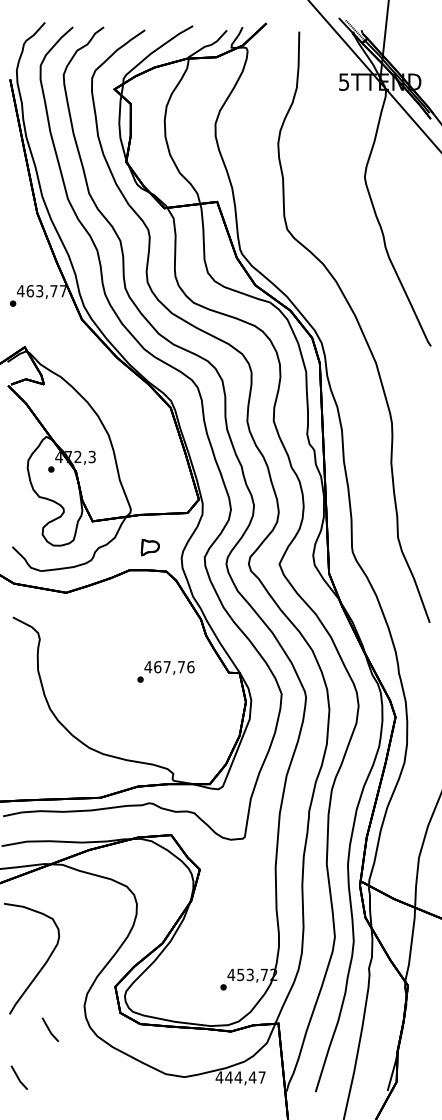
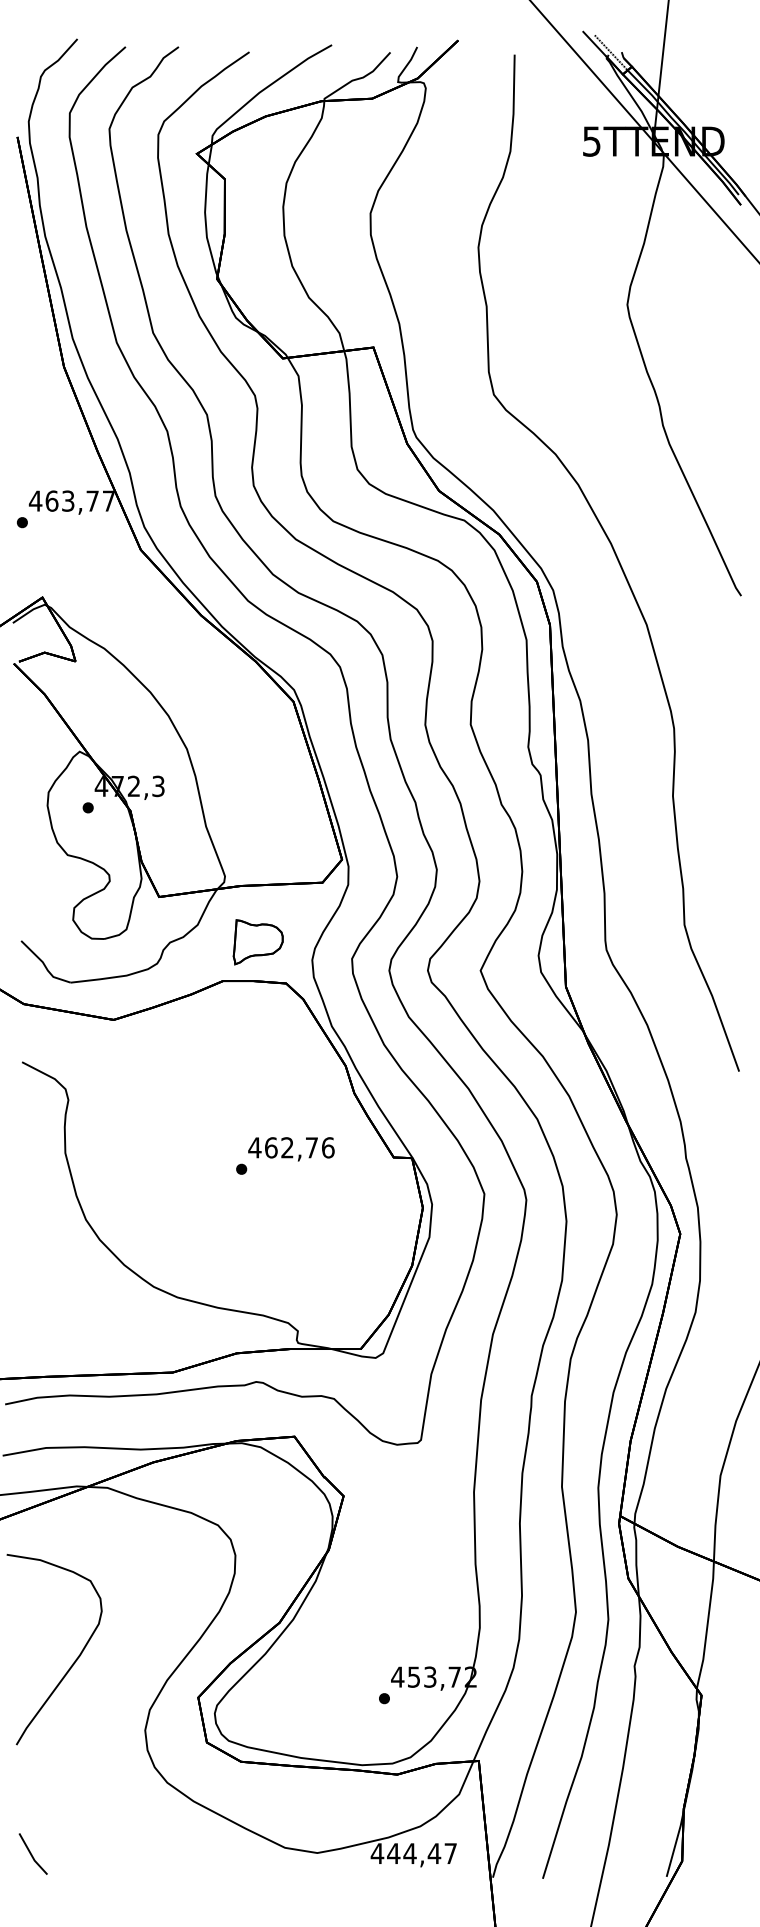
part: (150, 547) -> (258, 941), size x1.67
text: (166, 667) -> (286, 1148), 467,76 -> 462,76
line: (49, 1029) -> (85, 1771), removed

